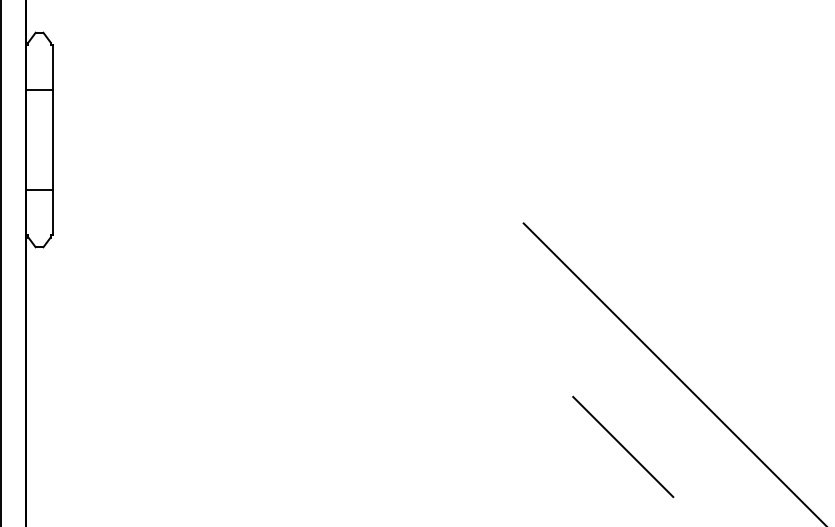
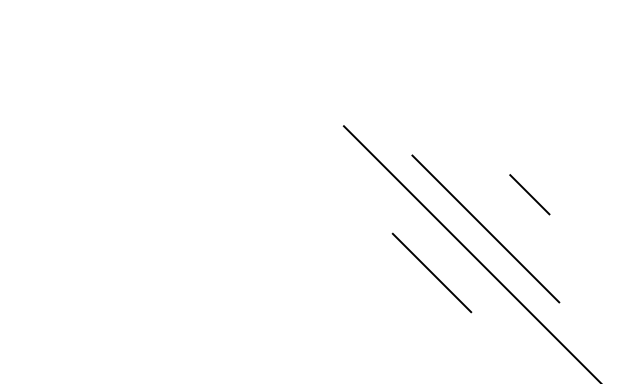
line: (761, 310) -> (530, 194), added
line: (704, 354) -> (485, 228), added
line: (623, 446) -> (432, 272), moved

